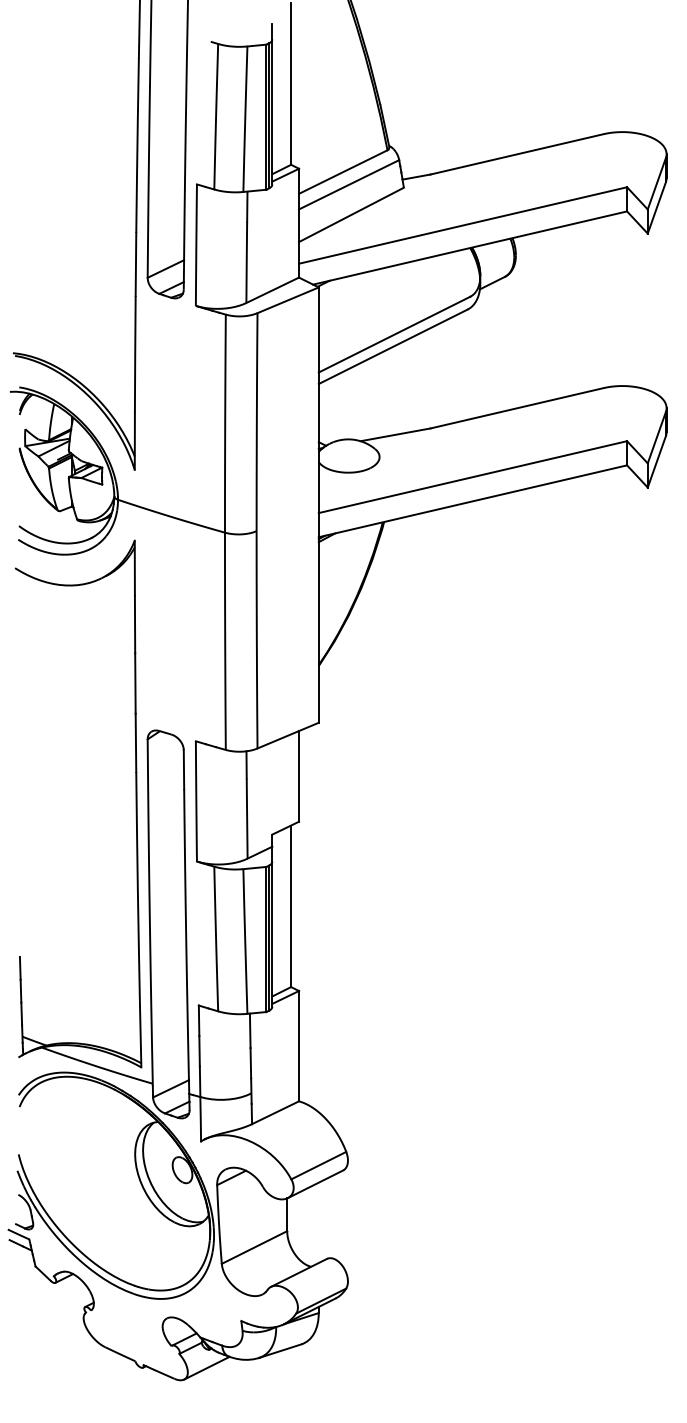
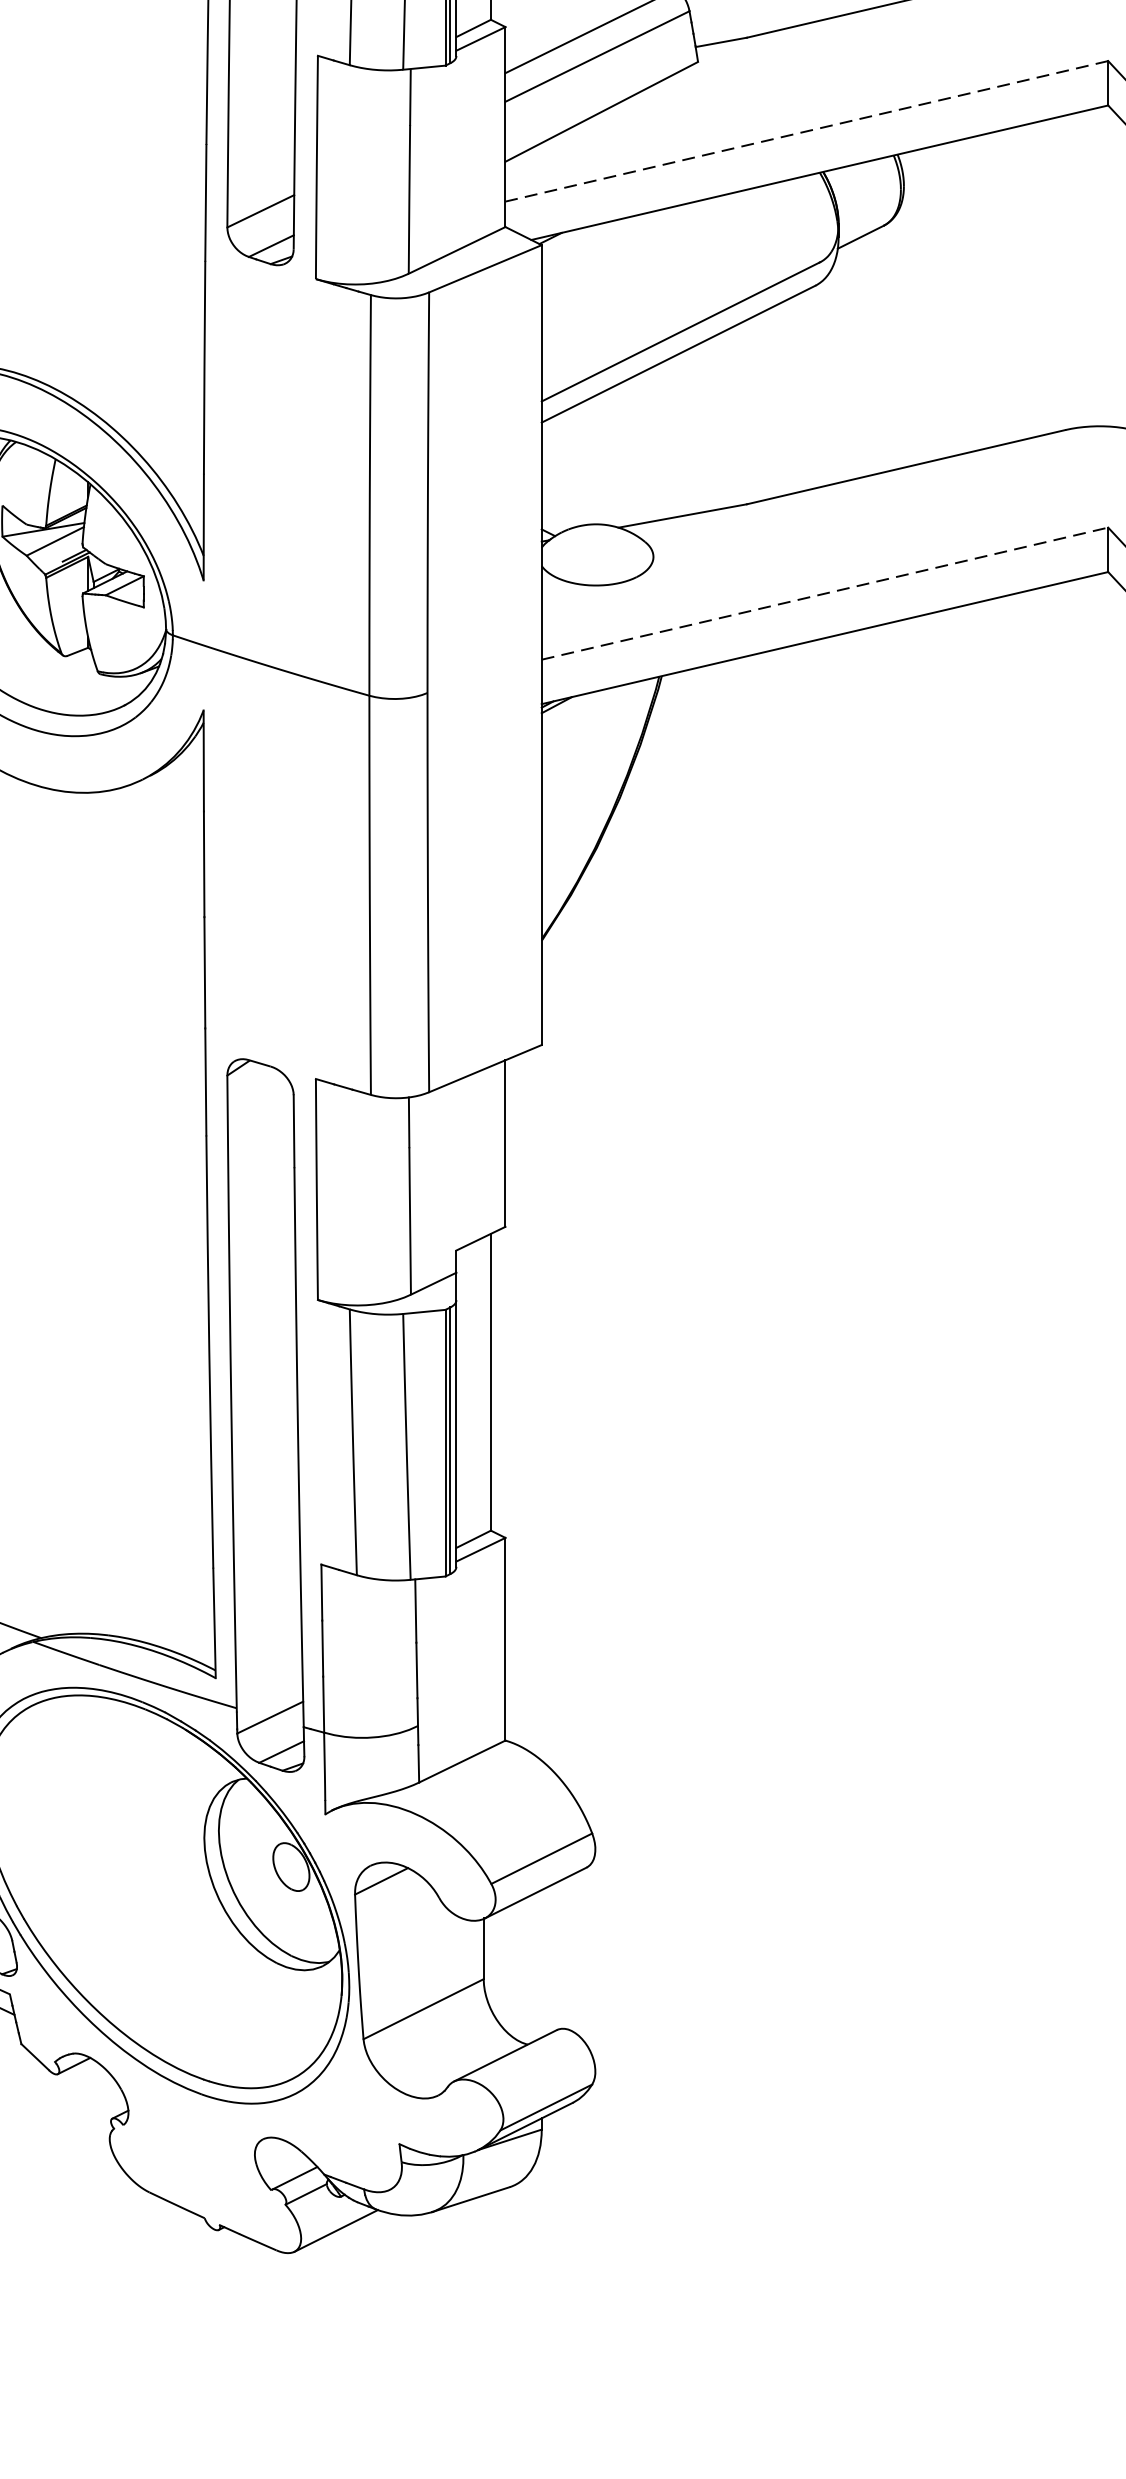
line: (462, 225) -> (805, 131), solid -> dashed
line: (473, 477) -> (826, 594), solid -> dashed

